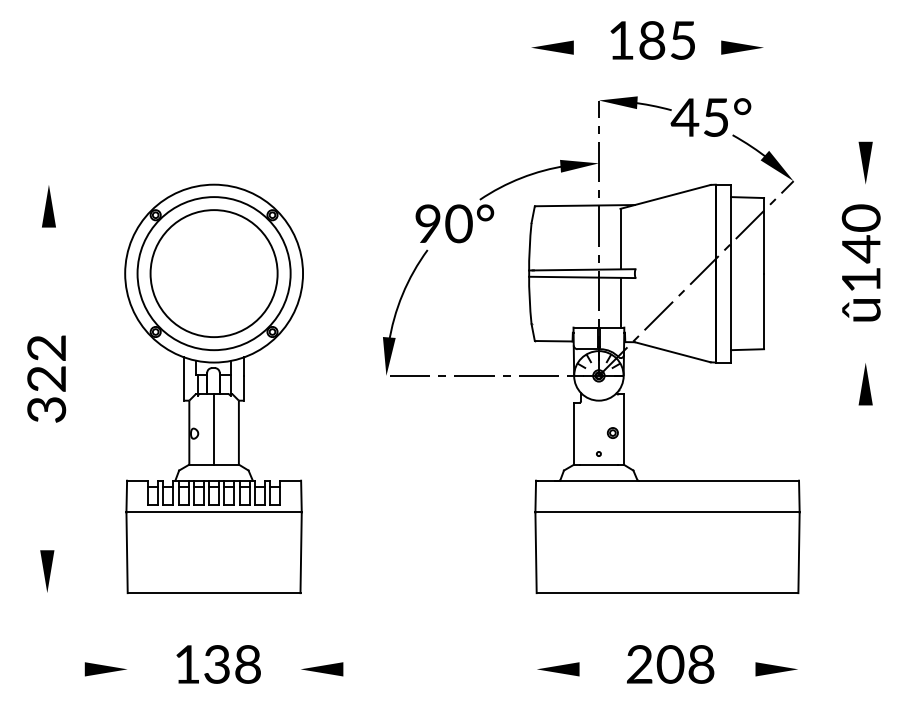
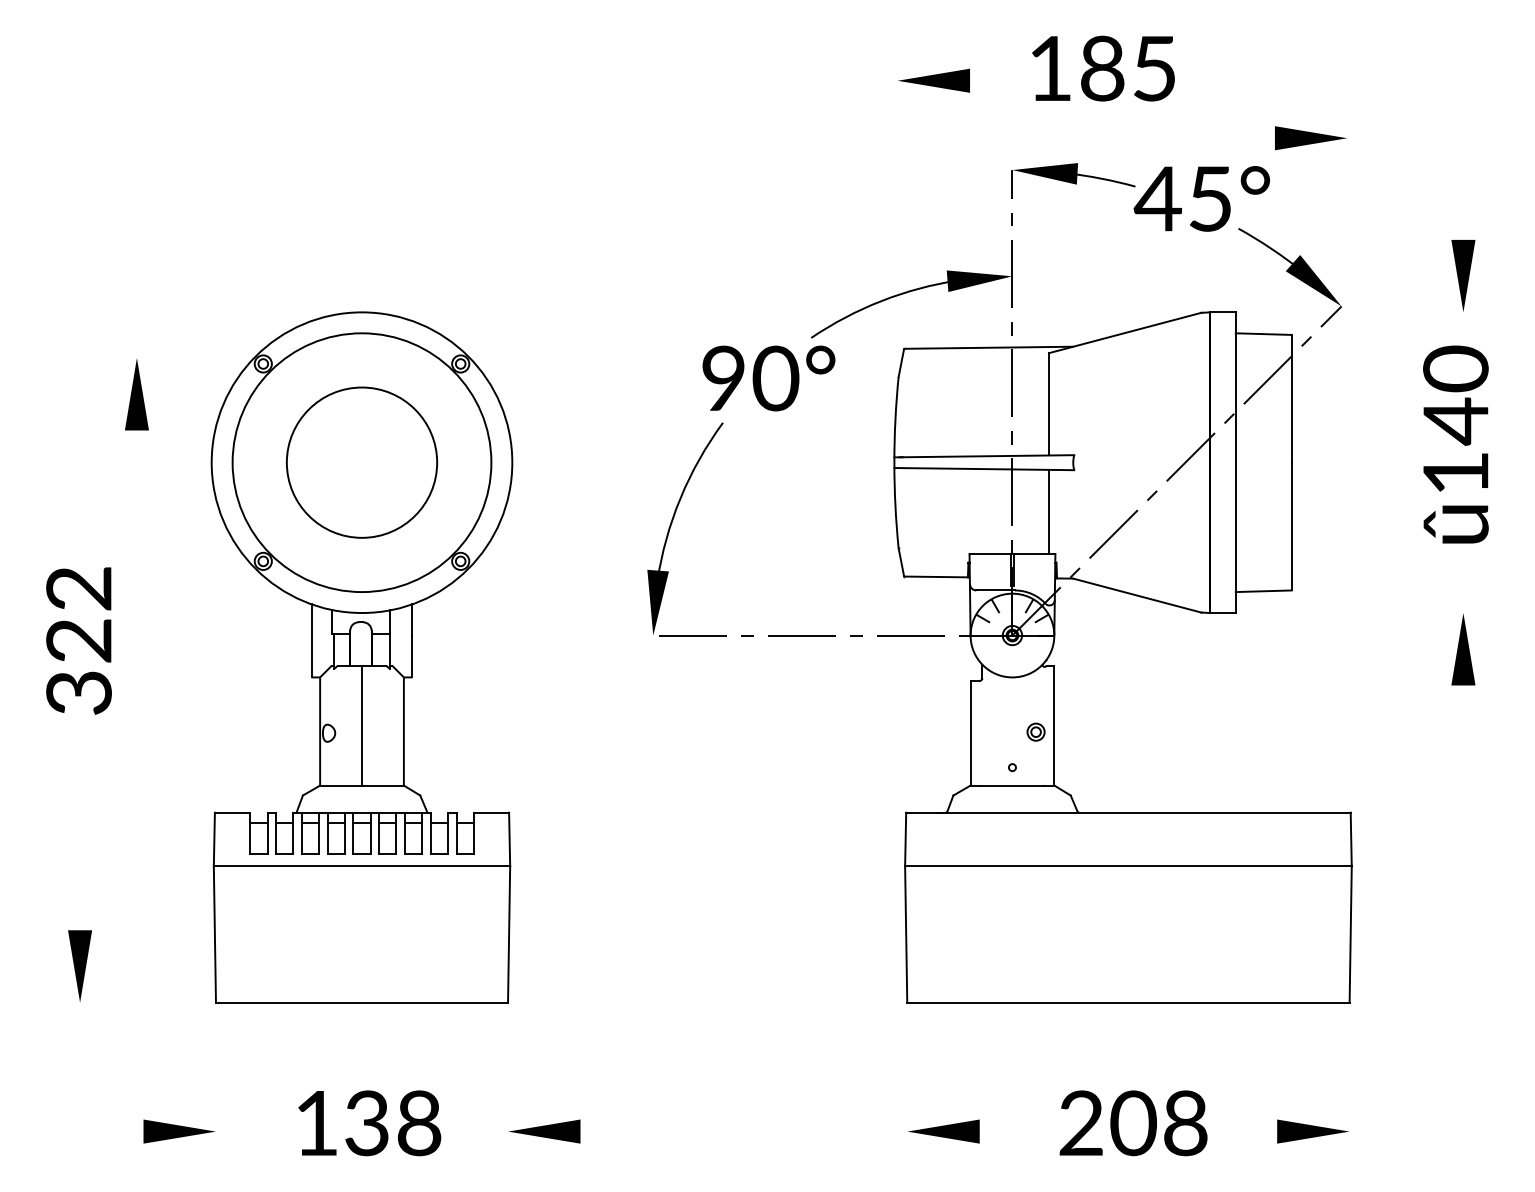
part: (742, 47) -> (1310, 137), moved
part: (48, 206) -> (136, 394), moved
circle: (213, 273) -> (360, 462), size x0.7

